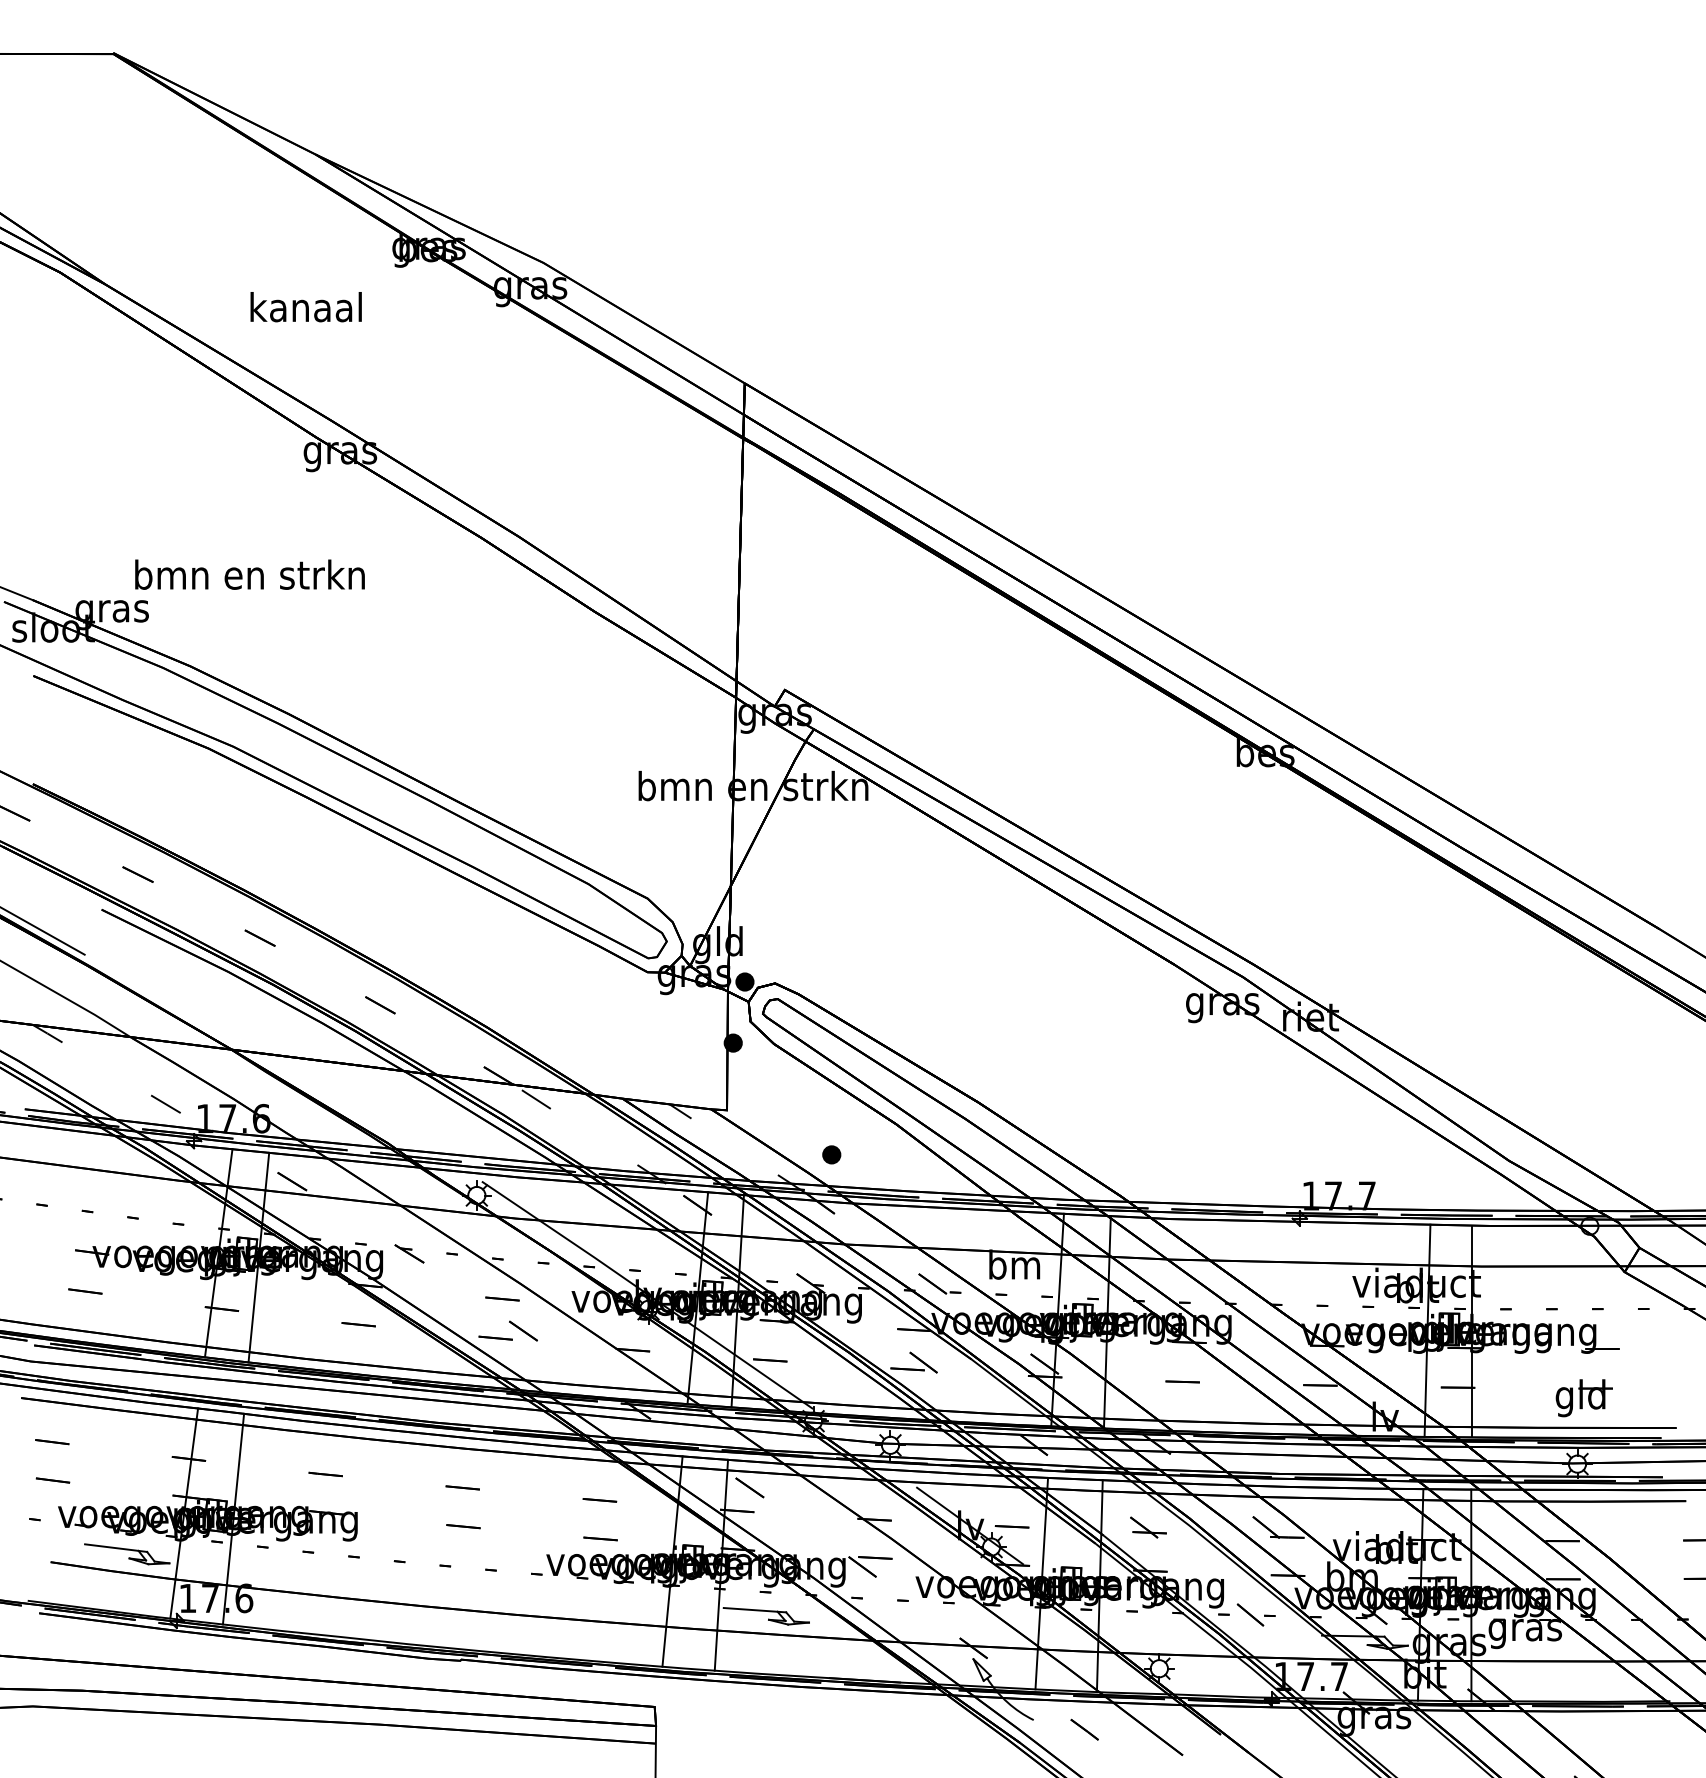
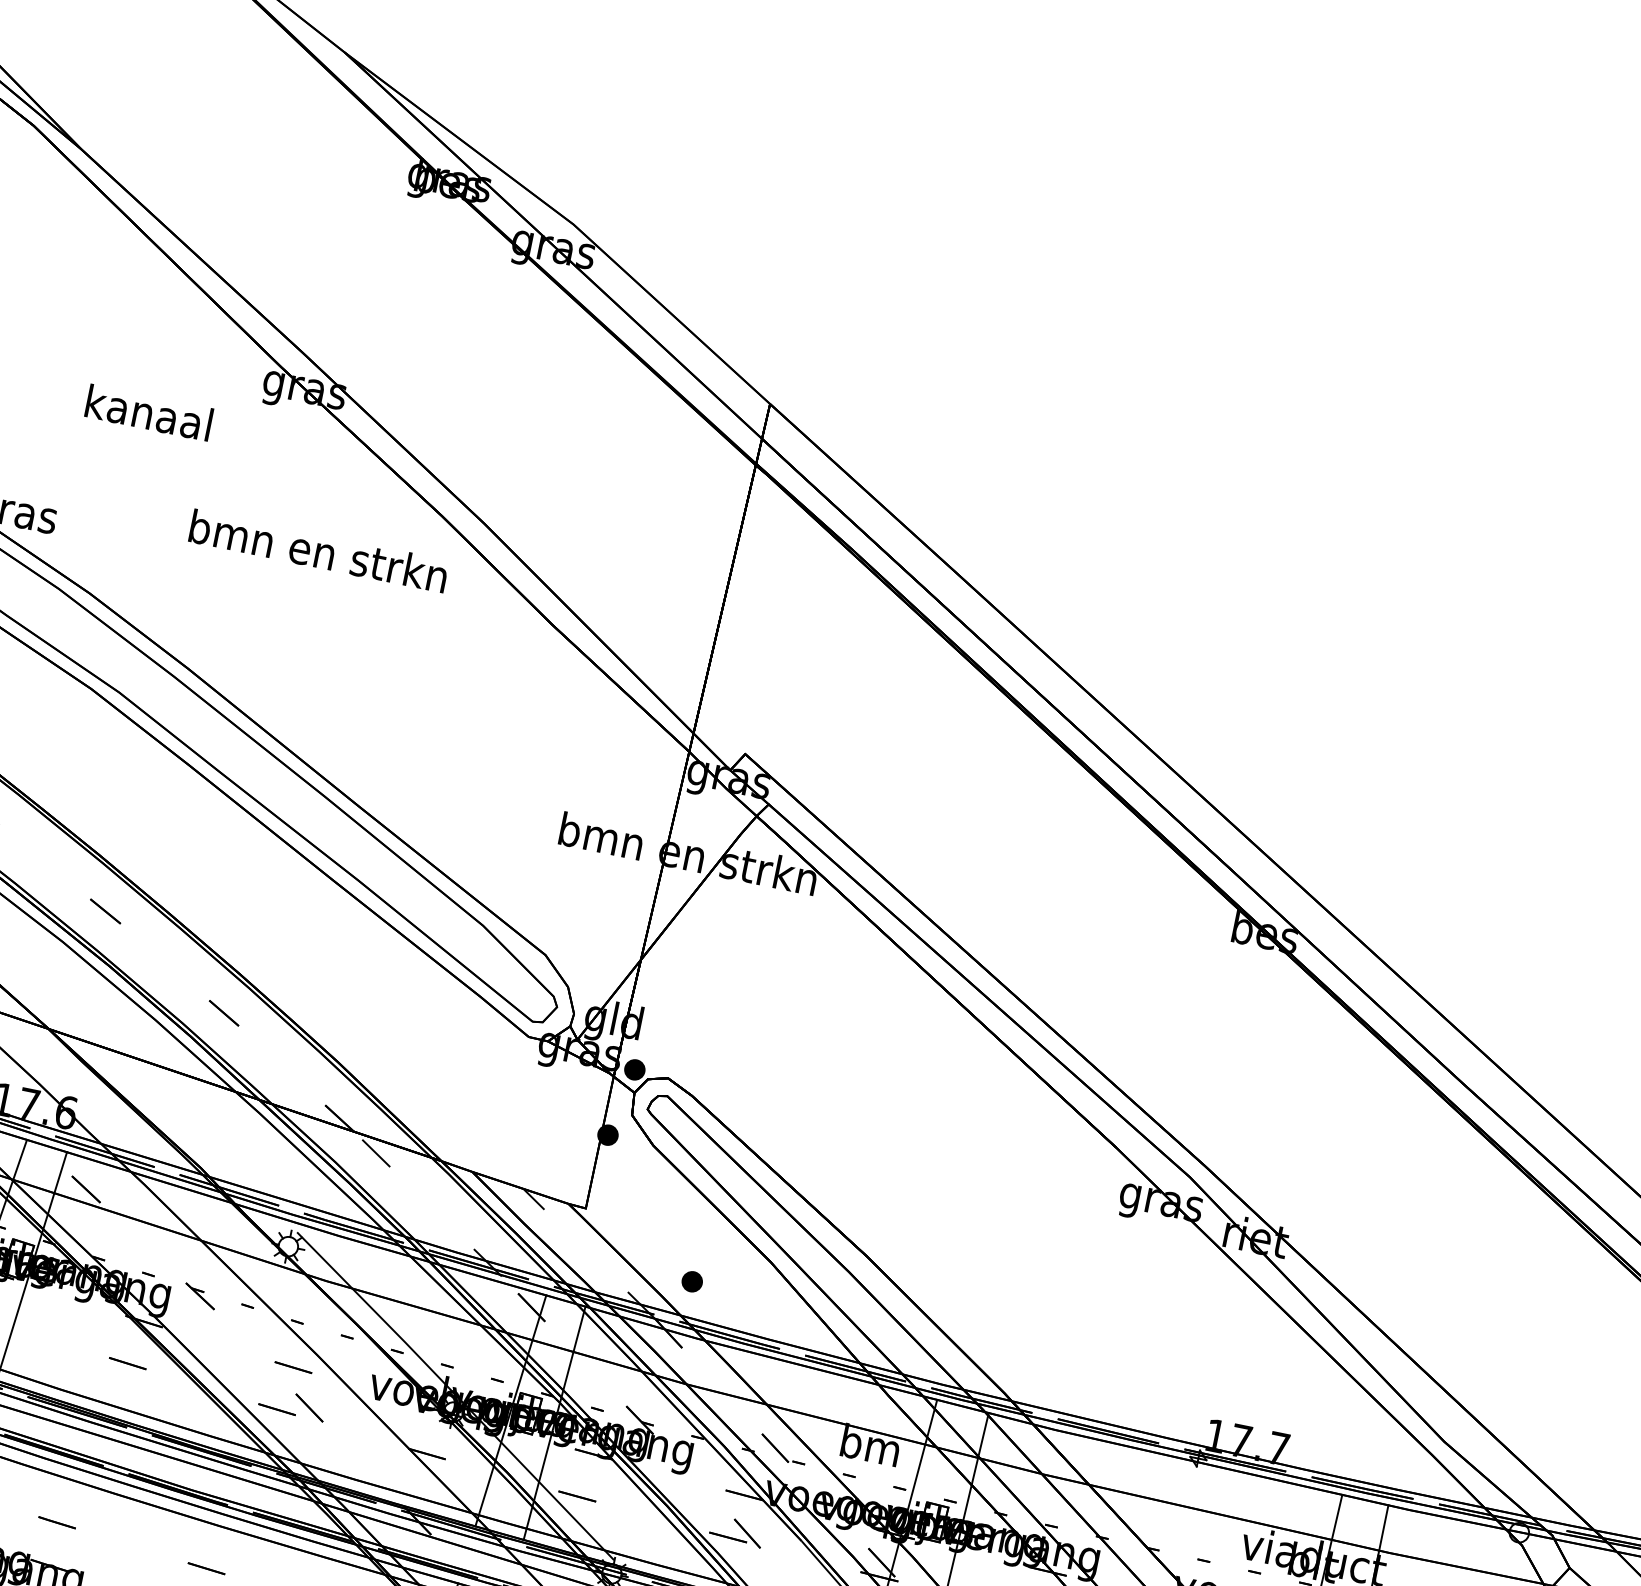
text: (305, 307) -> (148, 413), moved
text: (249, 574) -> (318, 550), moved

